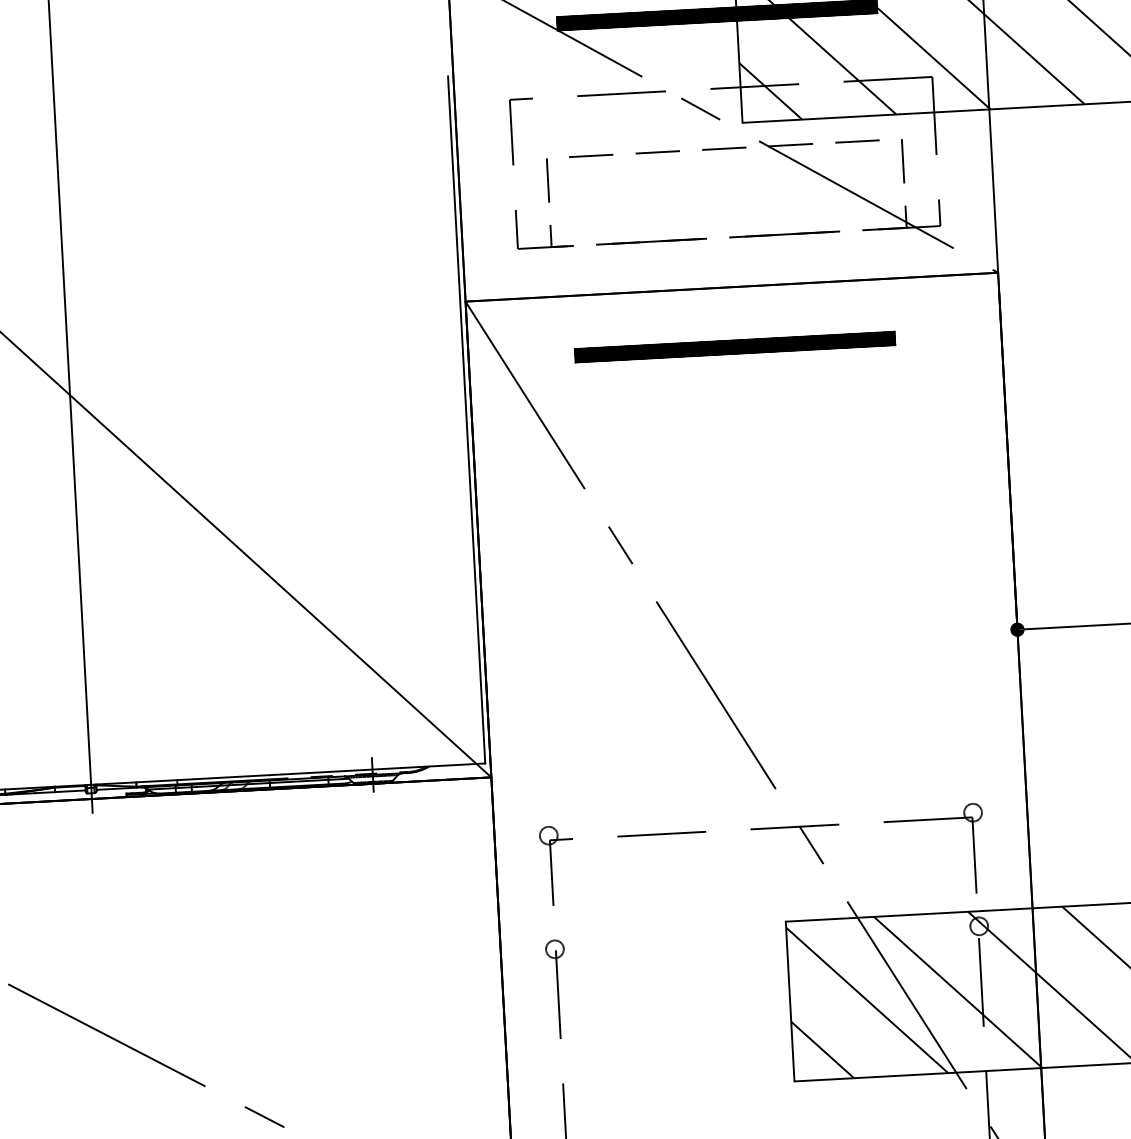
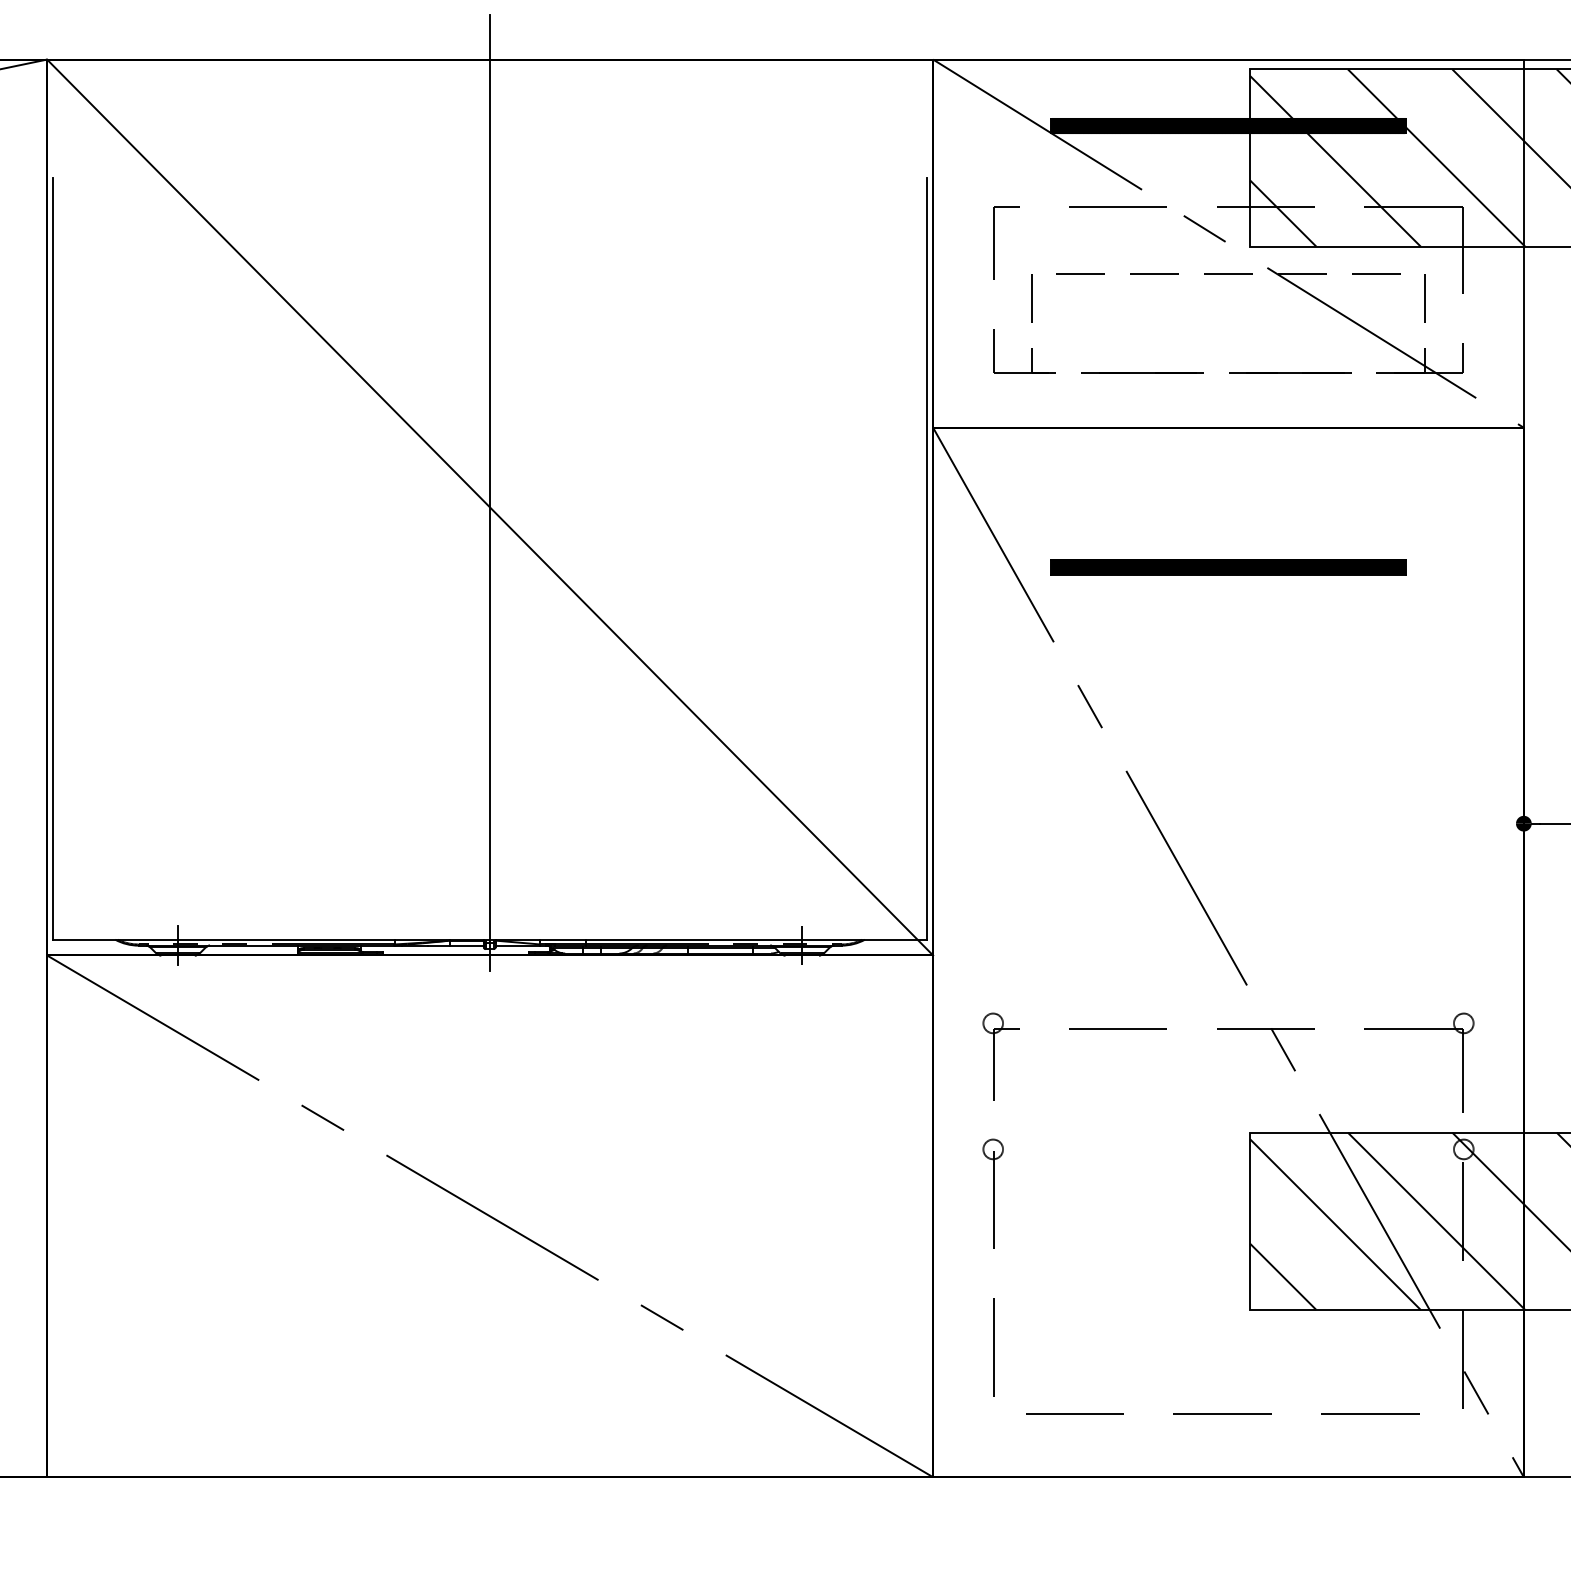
part: (735, 347) -> (1228, 567), moved

